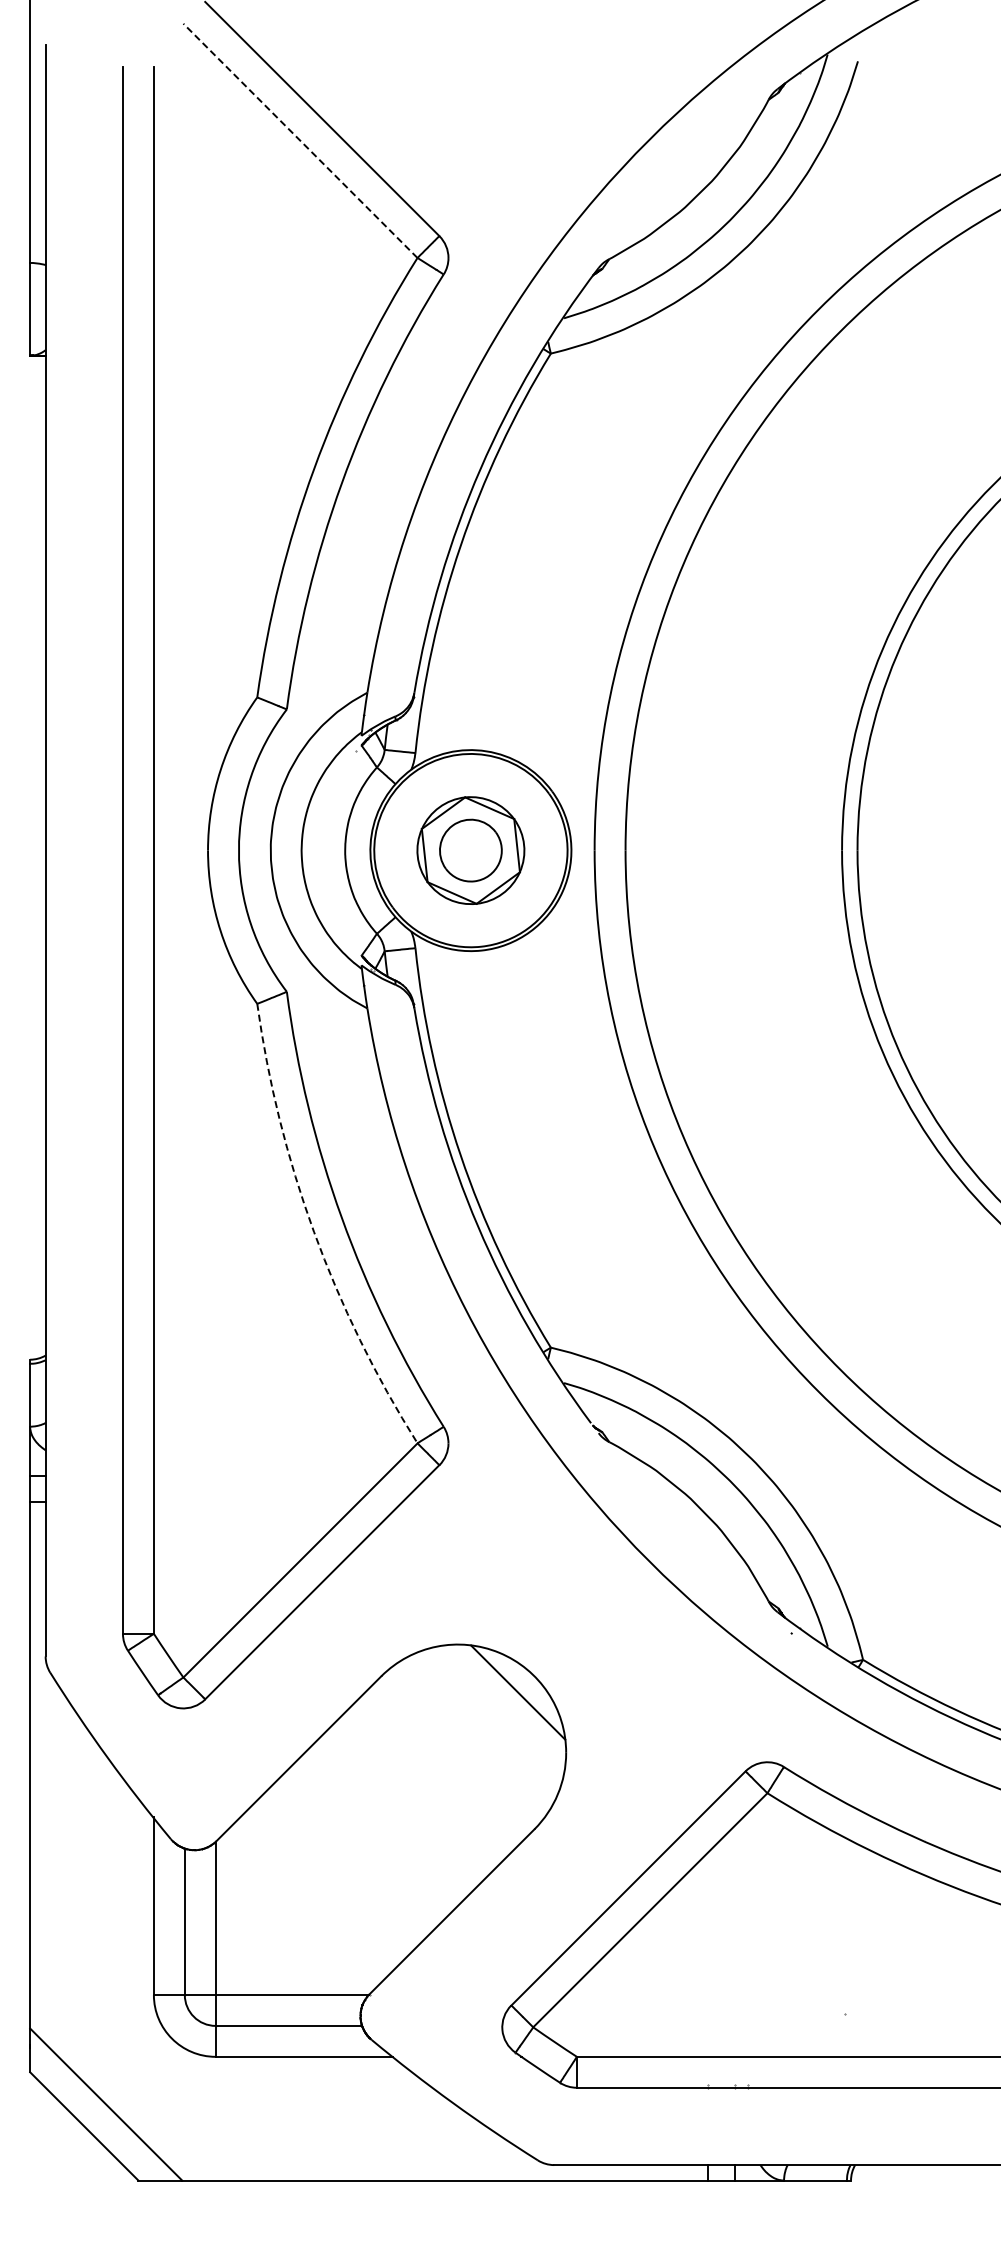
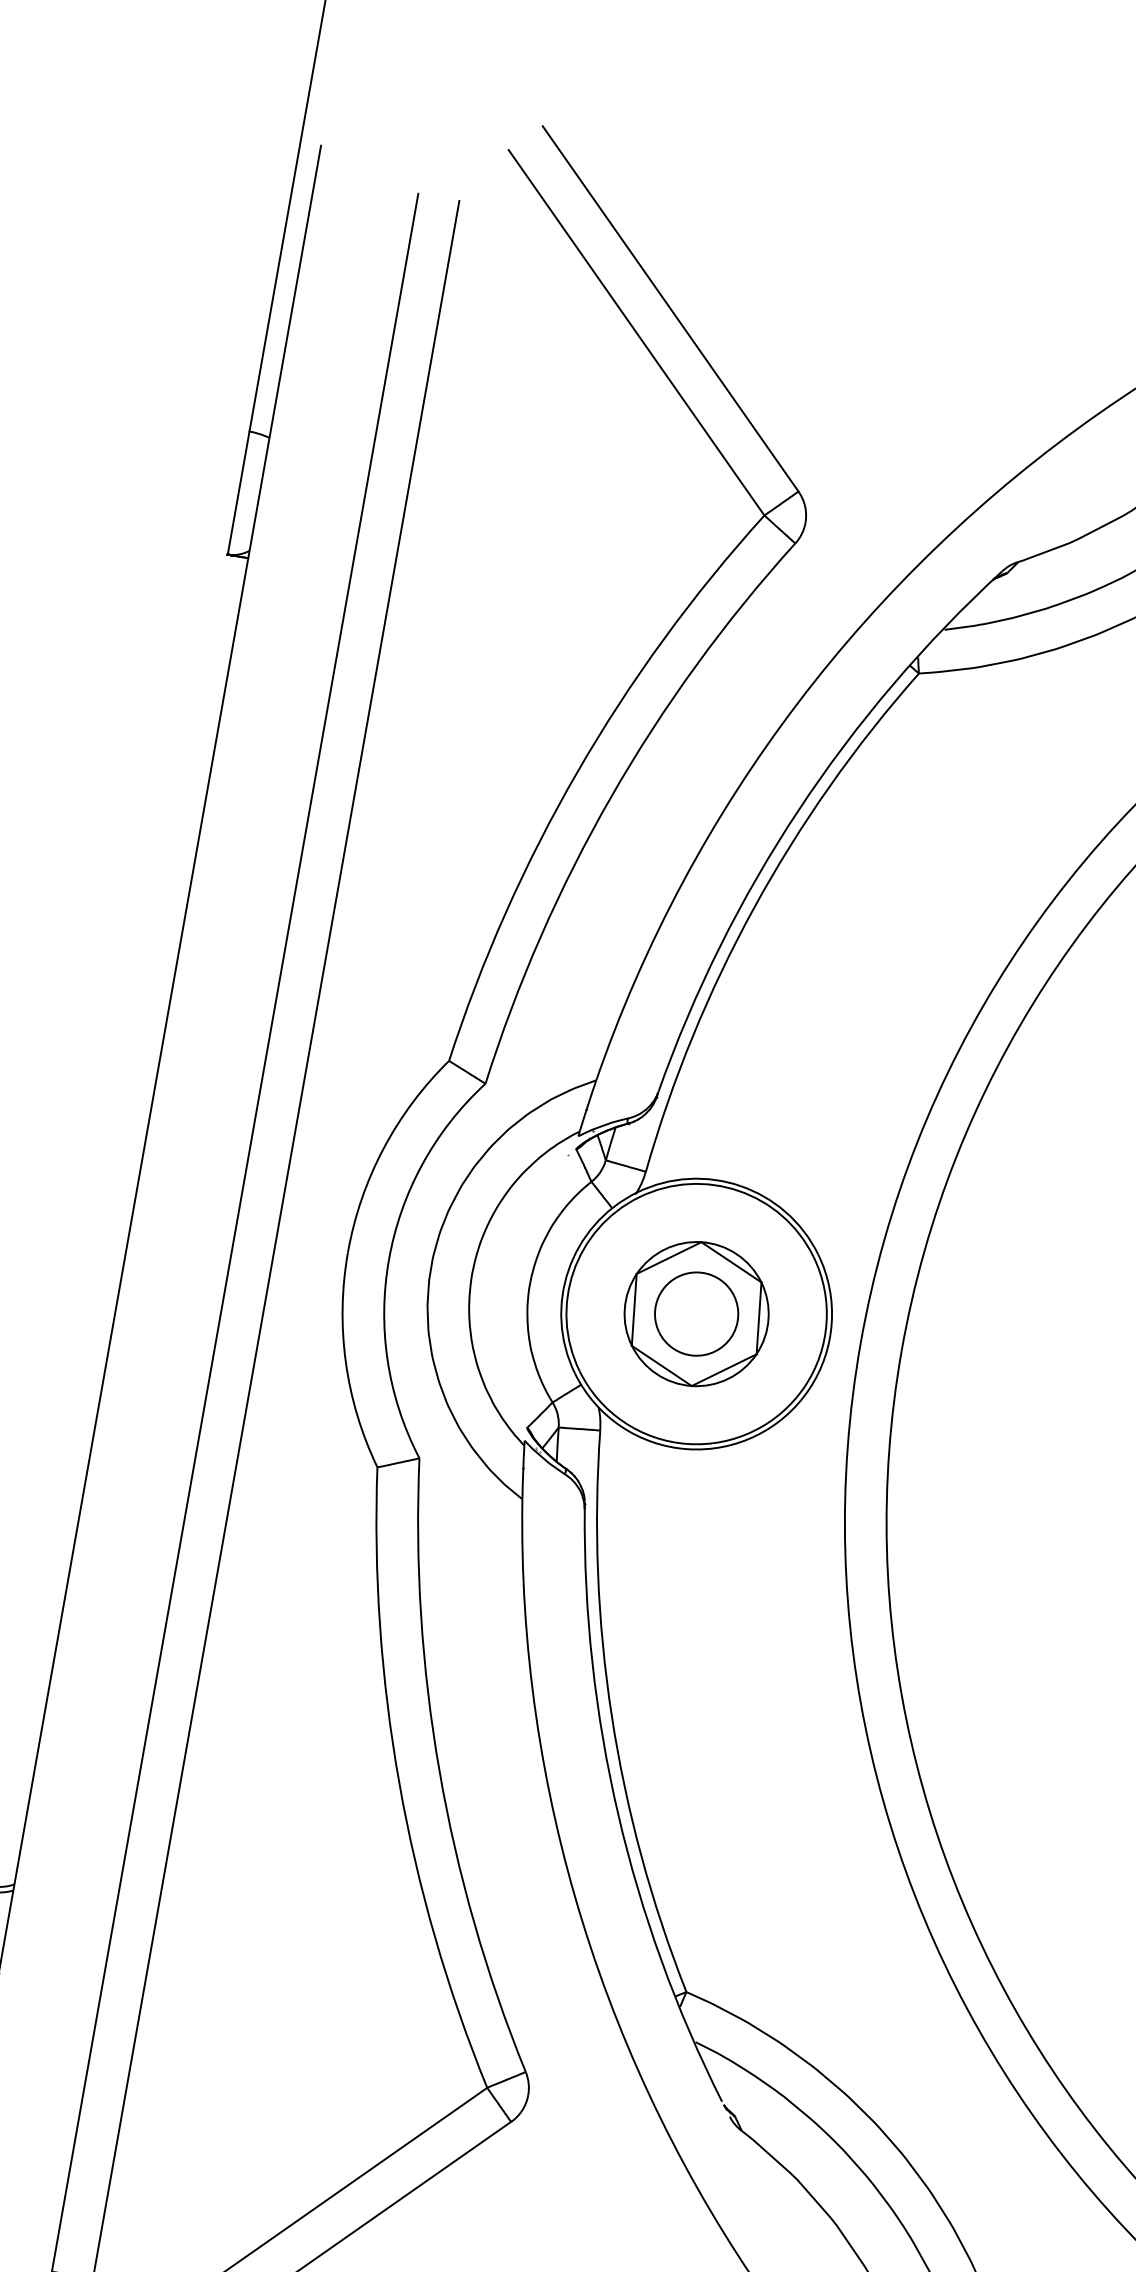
line: (300, 140) -> (636, 332), dashed -> solid
arc: (314, 1232) -> (399, 1784), dashed -> solid

